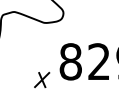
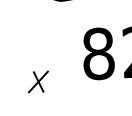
part: (42, 79) -> (38, 81), moved

